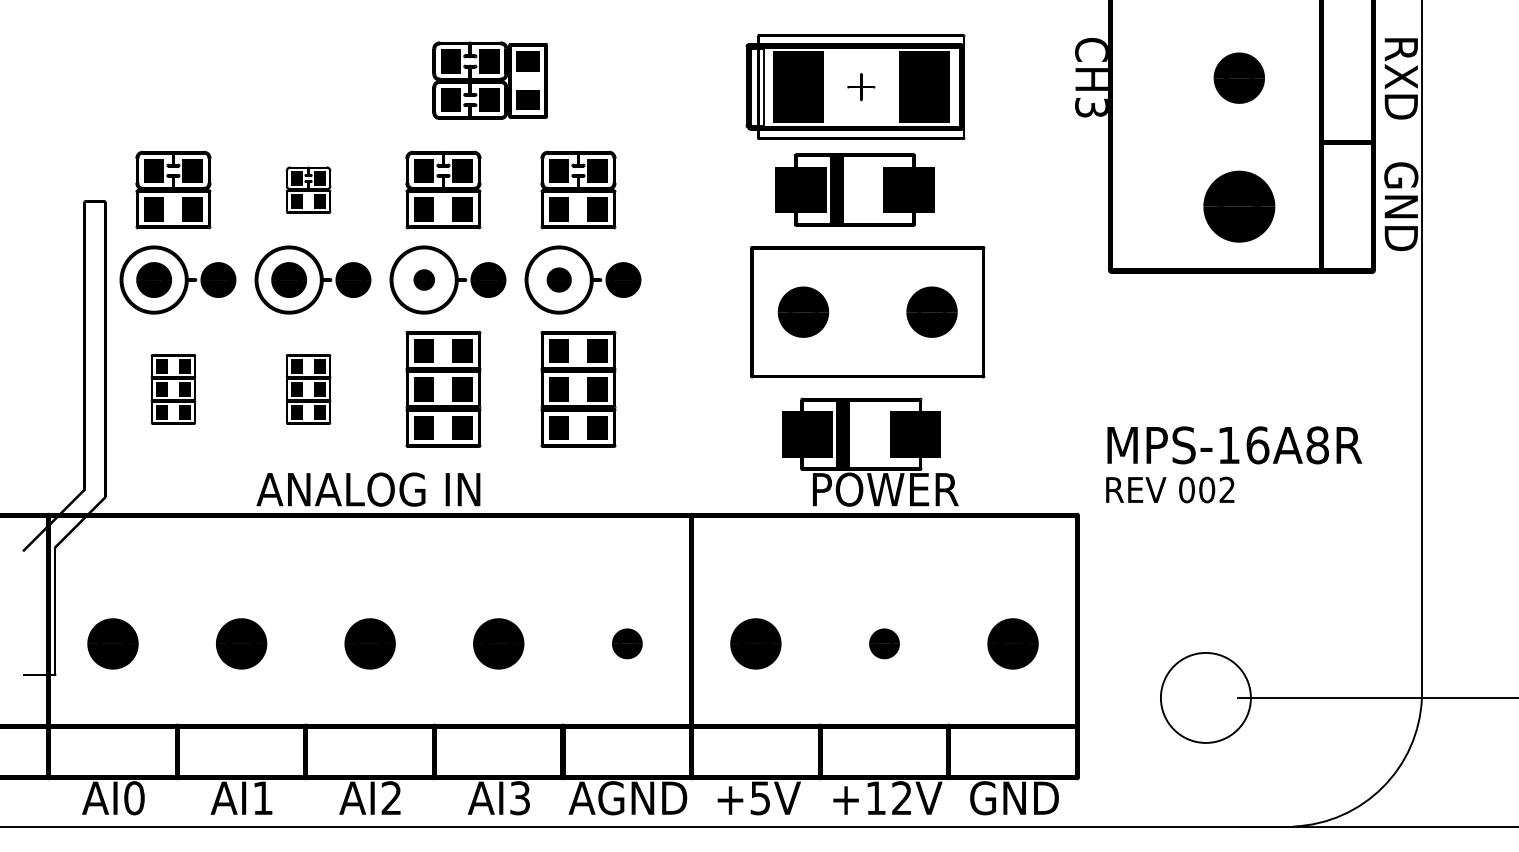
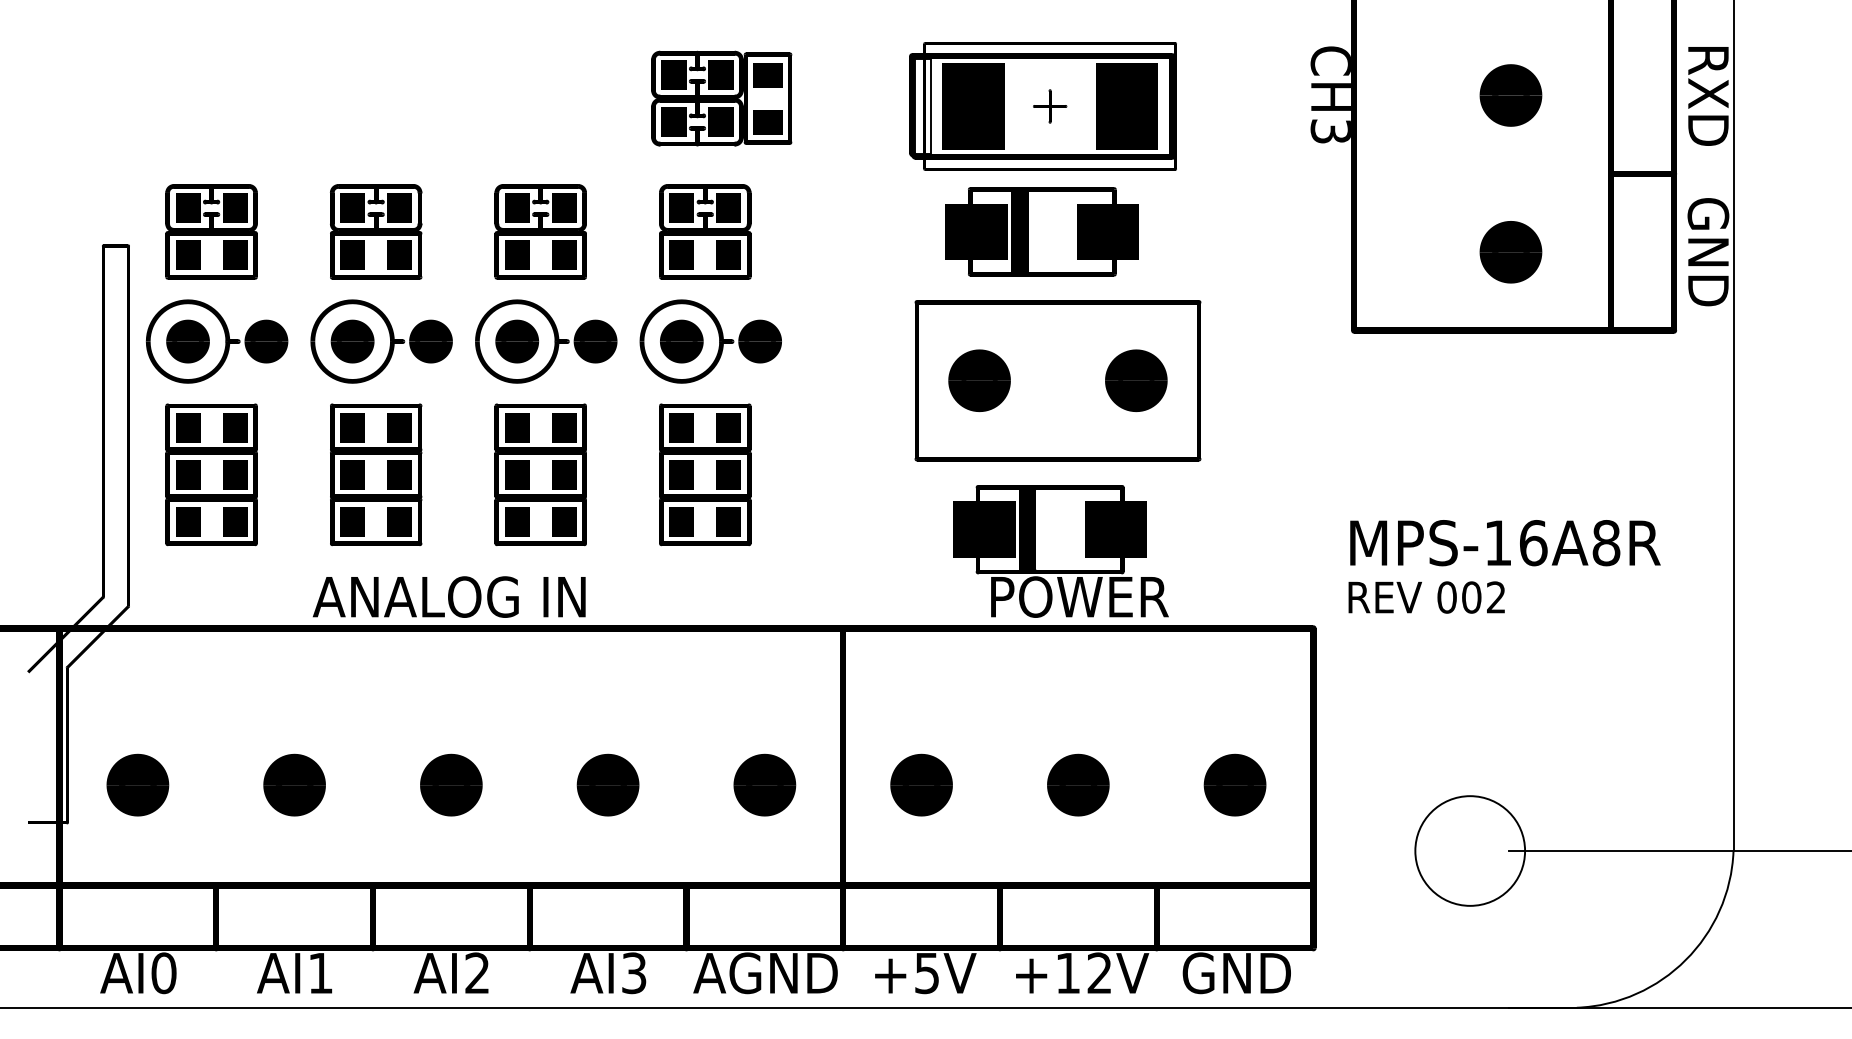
part: (490, 80) -> (721, 98), moved
part: (308, 189) -> (376, 231), size x1.67
part: (1238, 206) -> (1510, 252), size x0.71
part: (424, 279) -> (517, 341), size x1.67
part: (558, 279) -> (681, 341), size x1.43
part: (173, 389) -> (211, 474), size x1.67
part: (308, 389) -> (376, 474), size x1.67
part: (627, 643) -> (764, 784), size x1.67
part: (884, 643) -> (1078, 784), size x1.67

